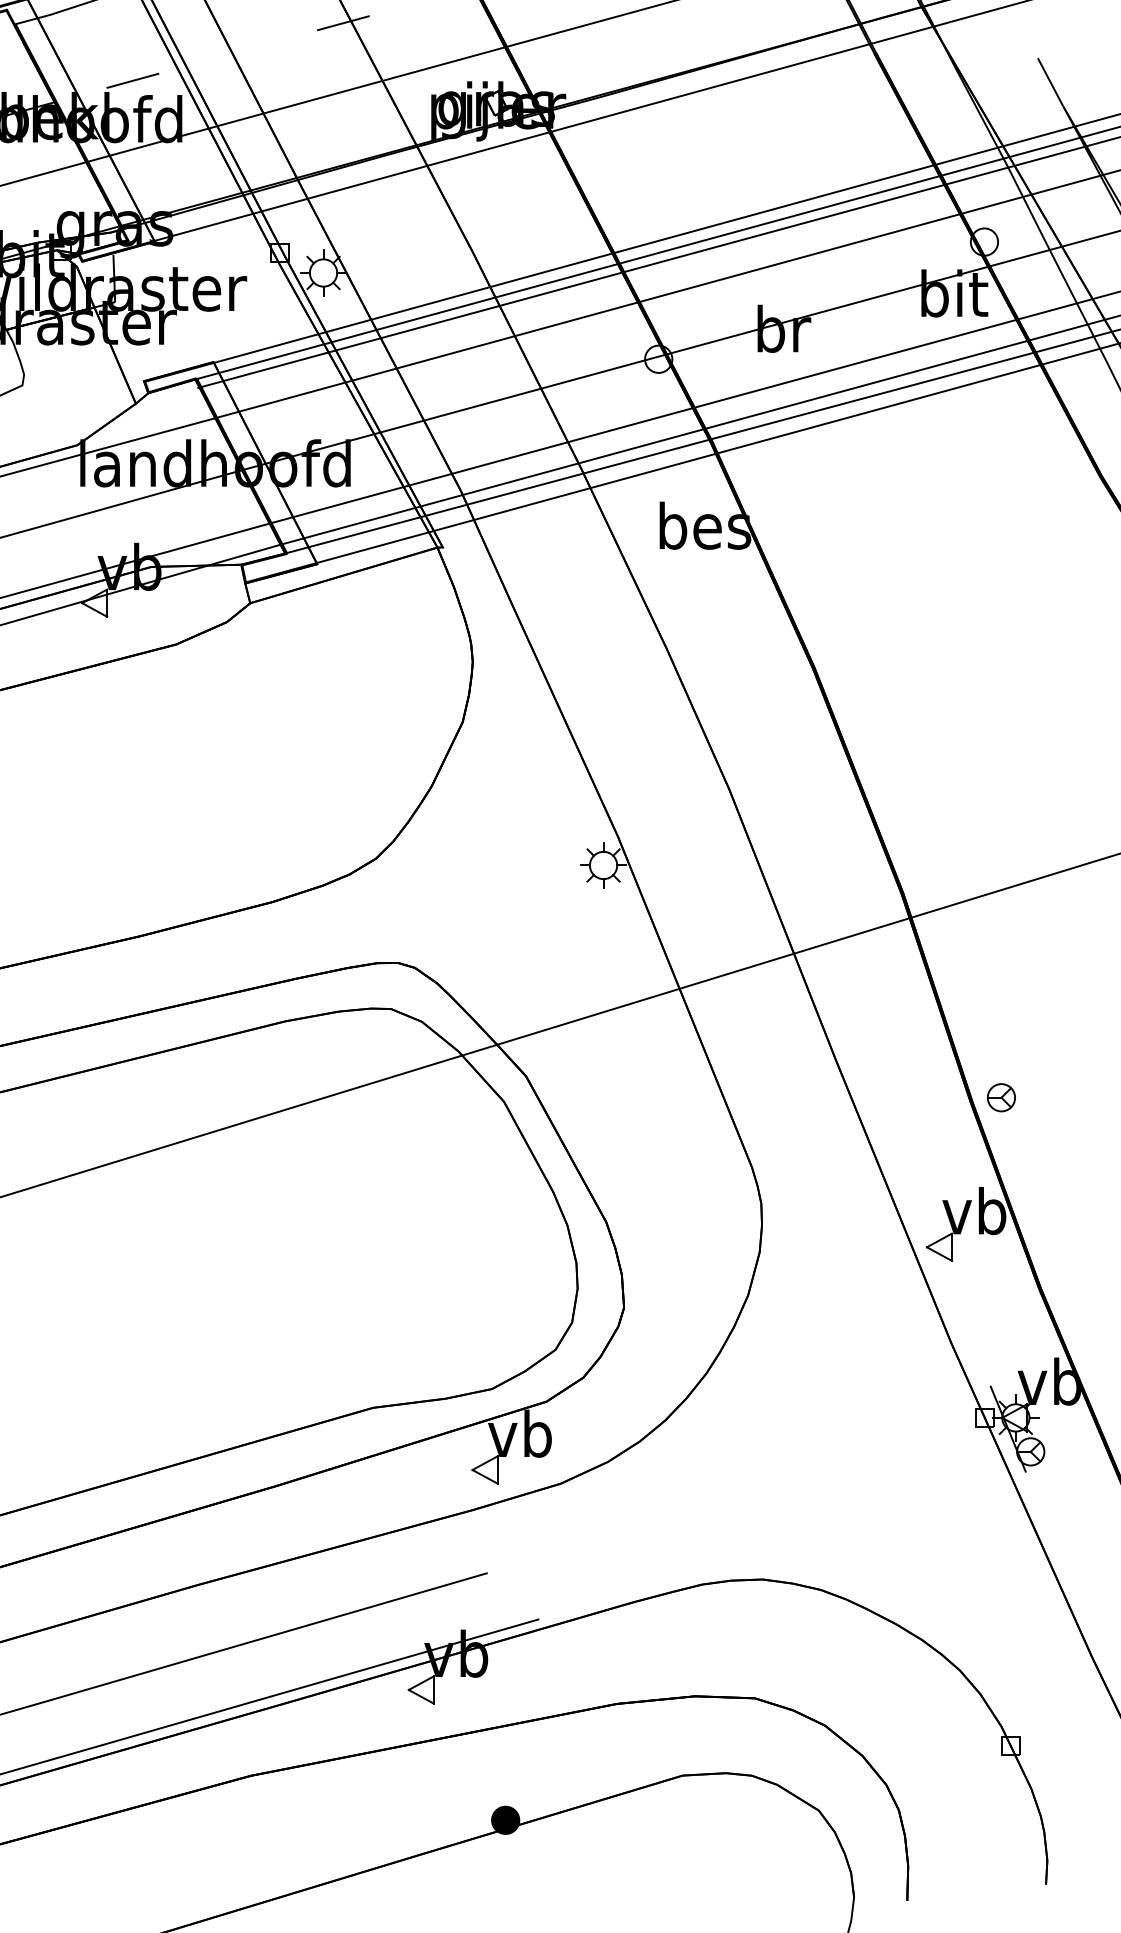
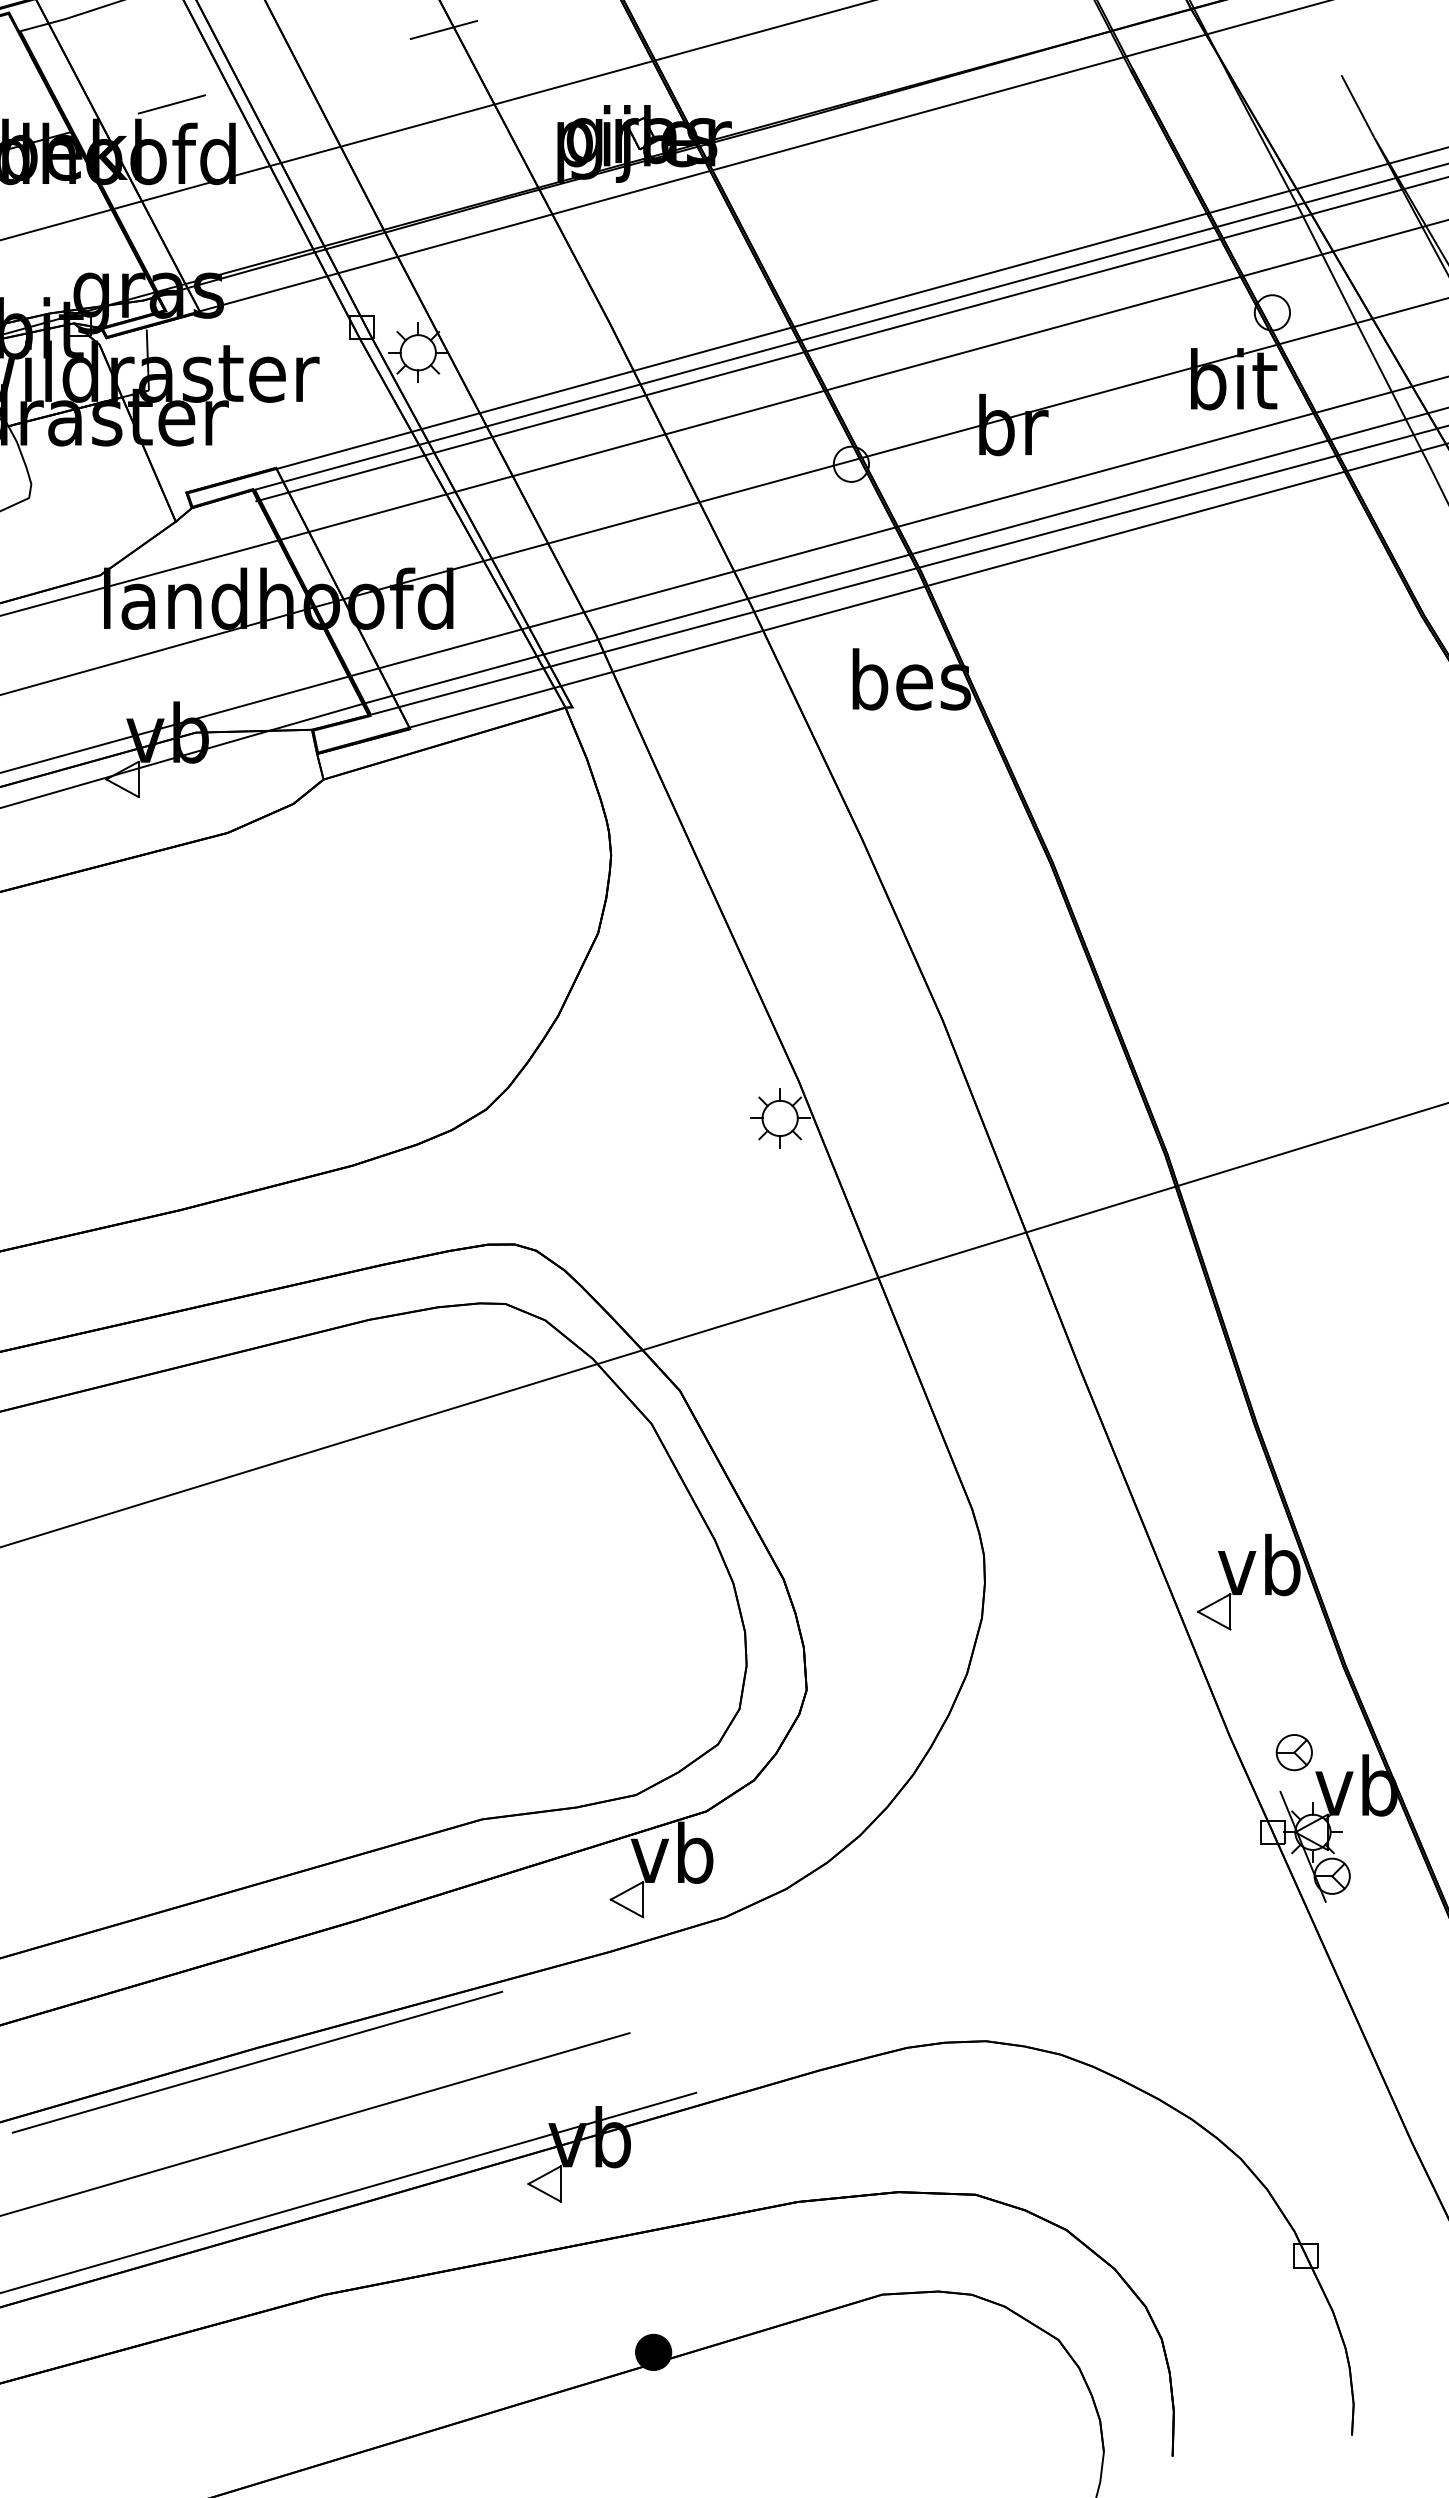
part: (1000, 1097) -> (1293, 1752), moved
line: (199, 1595) -> (257, 2061), added

